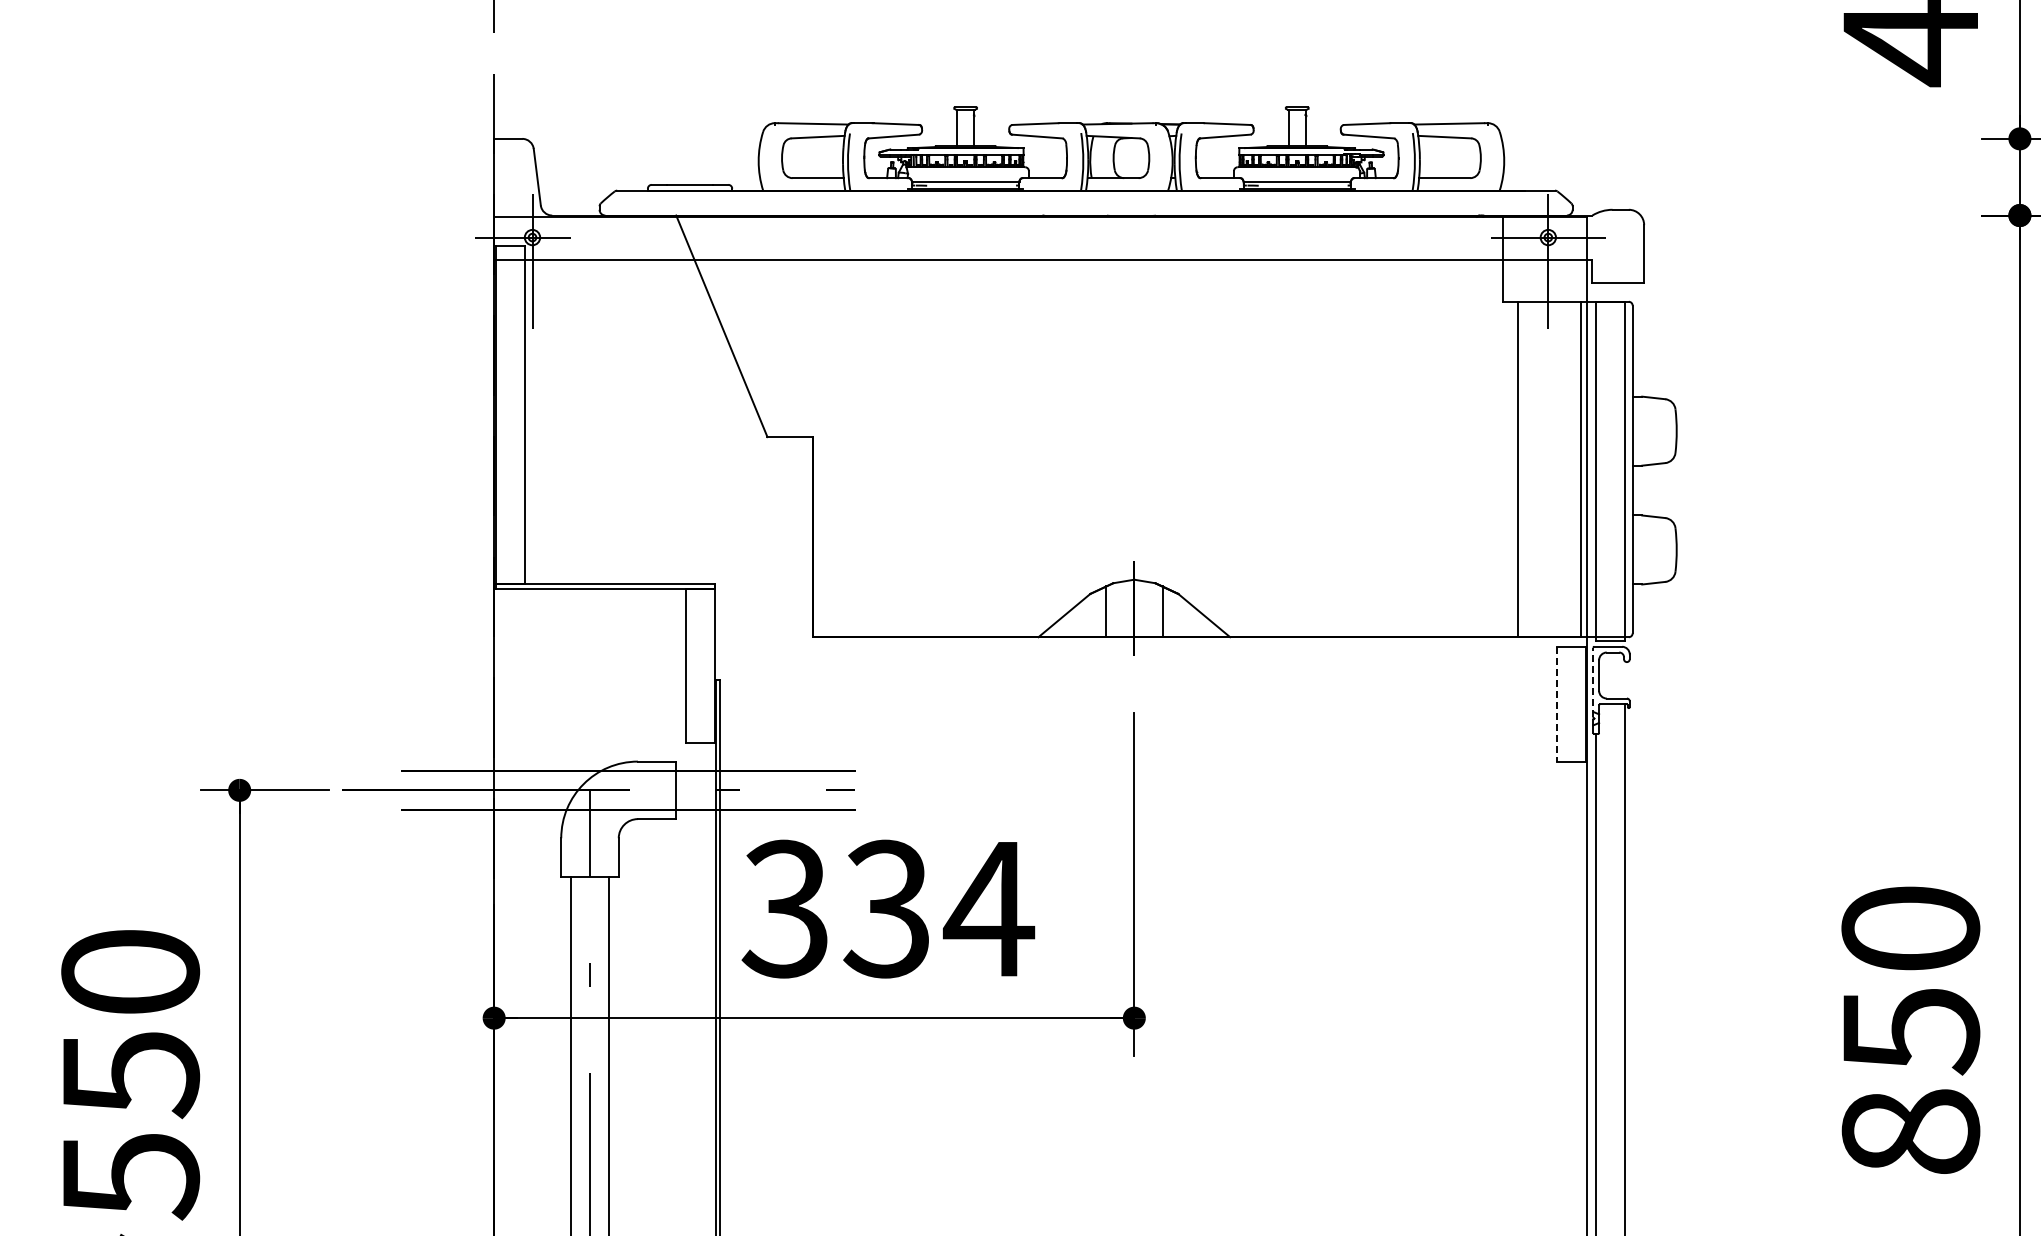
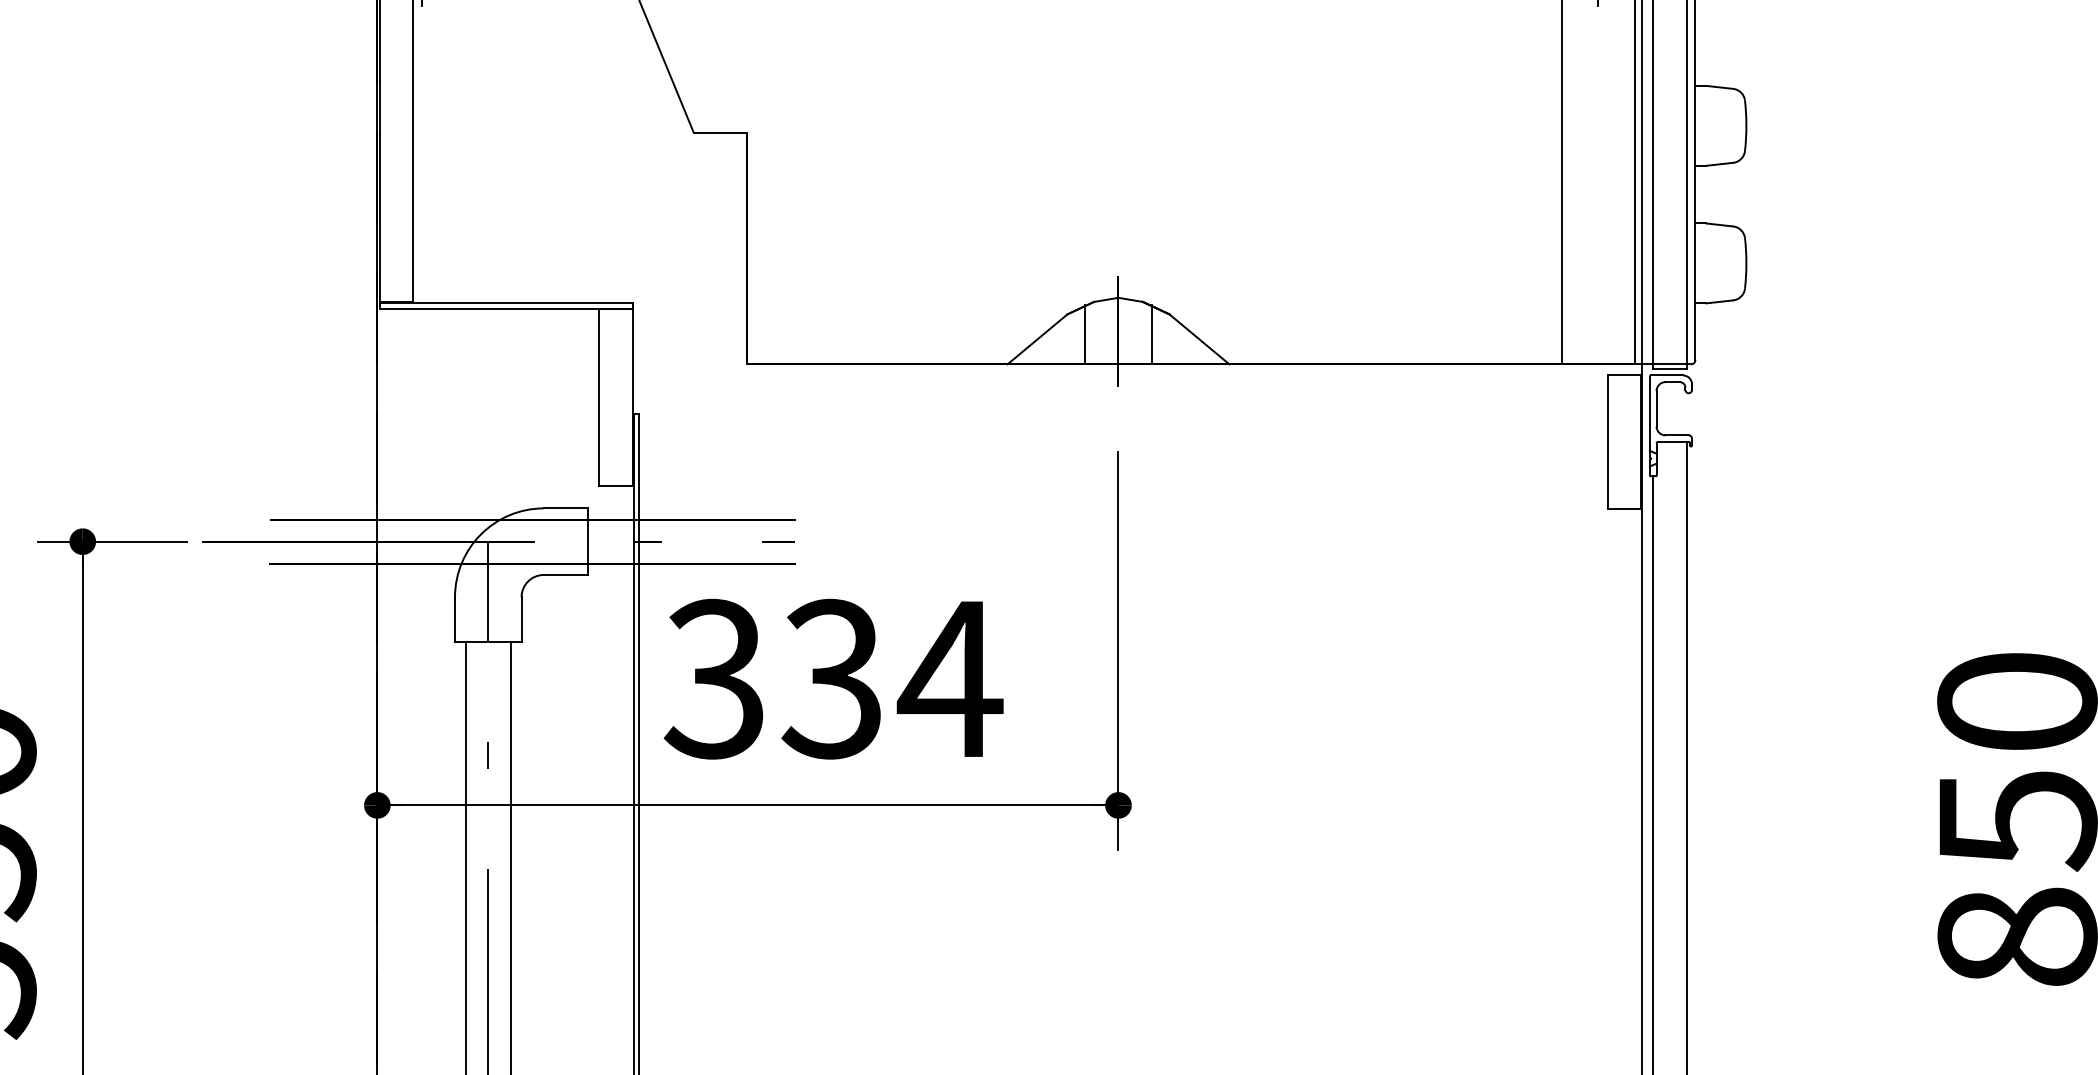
line: (1593, 682) -> (1650, 416), dashed -> solid
line: (1556, 704) -> (1607, 442), dashed -> solid

